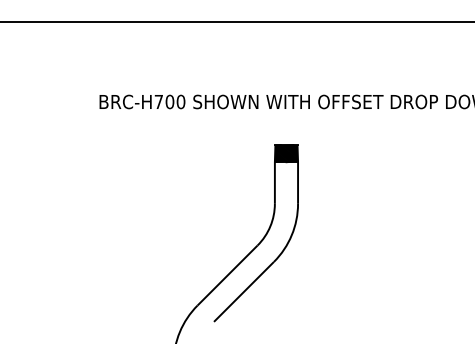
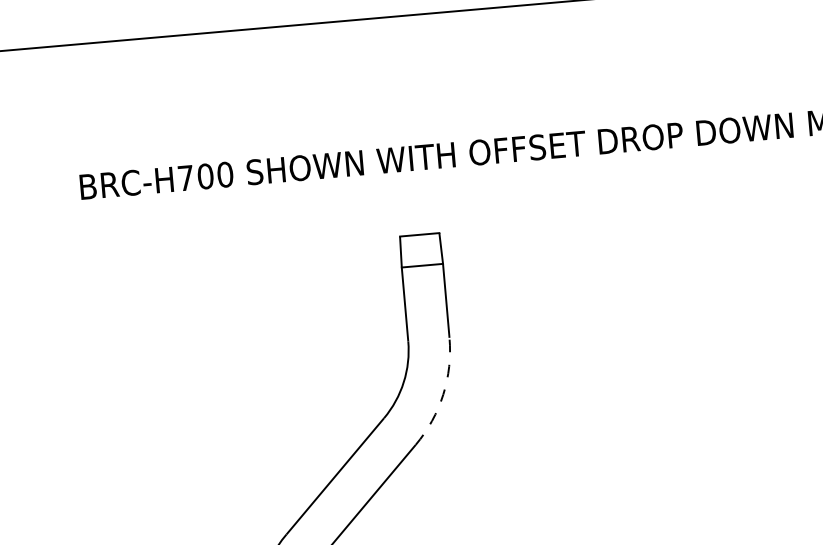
hatch: (286, 153) -> (421, 250), removed
arc: (291, 235) -> (442, 395), solid -> dashed

